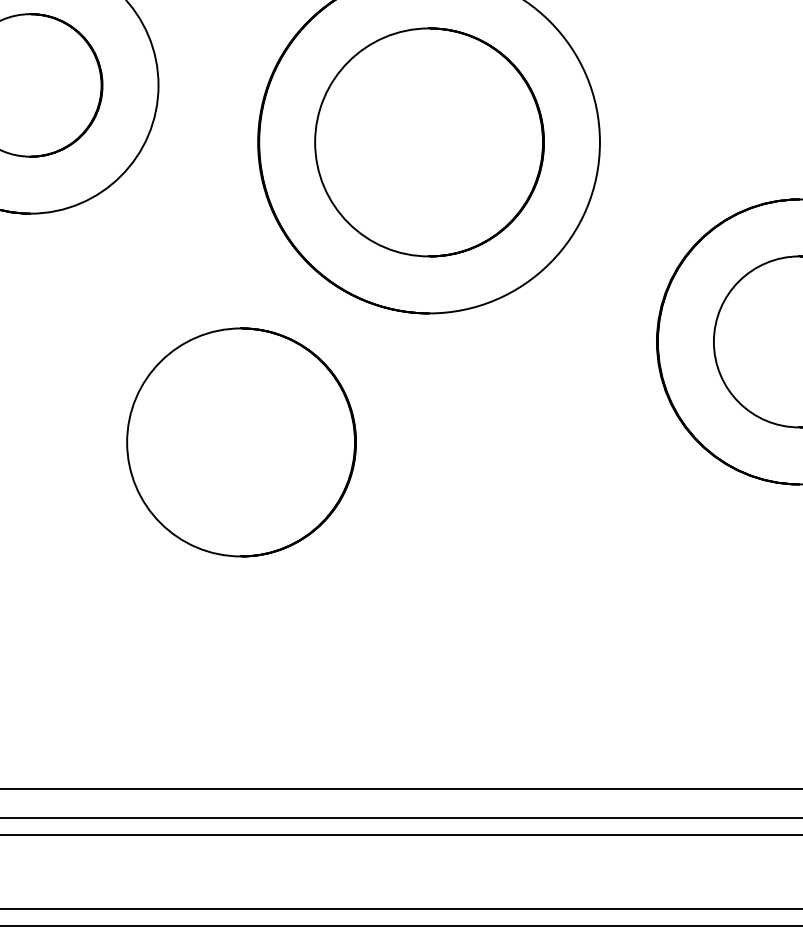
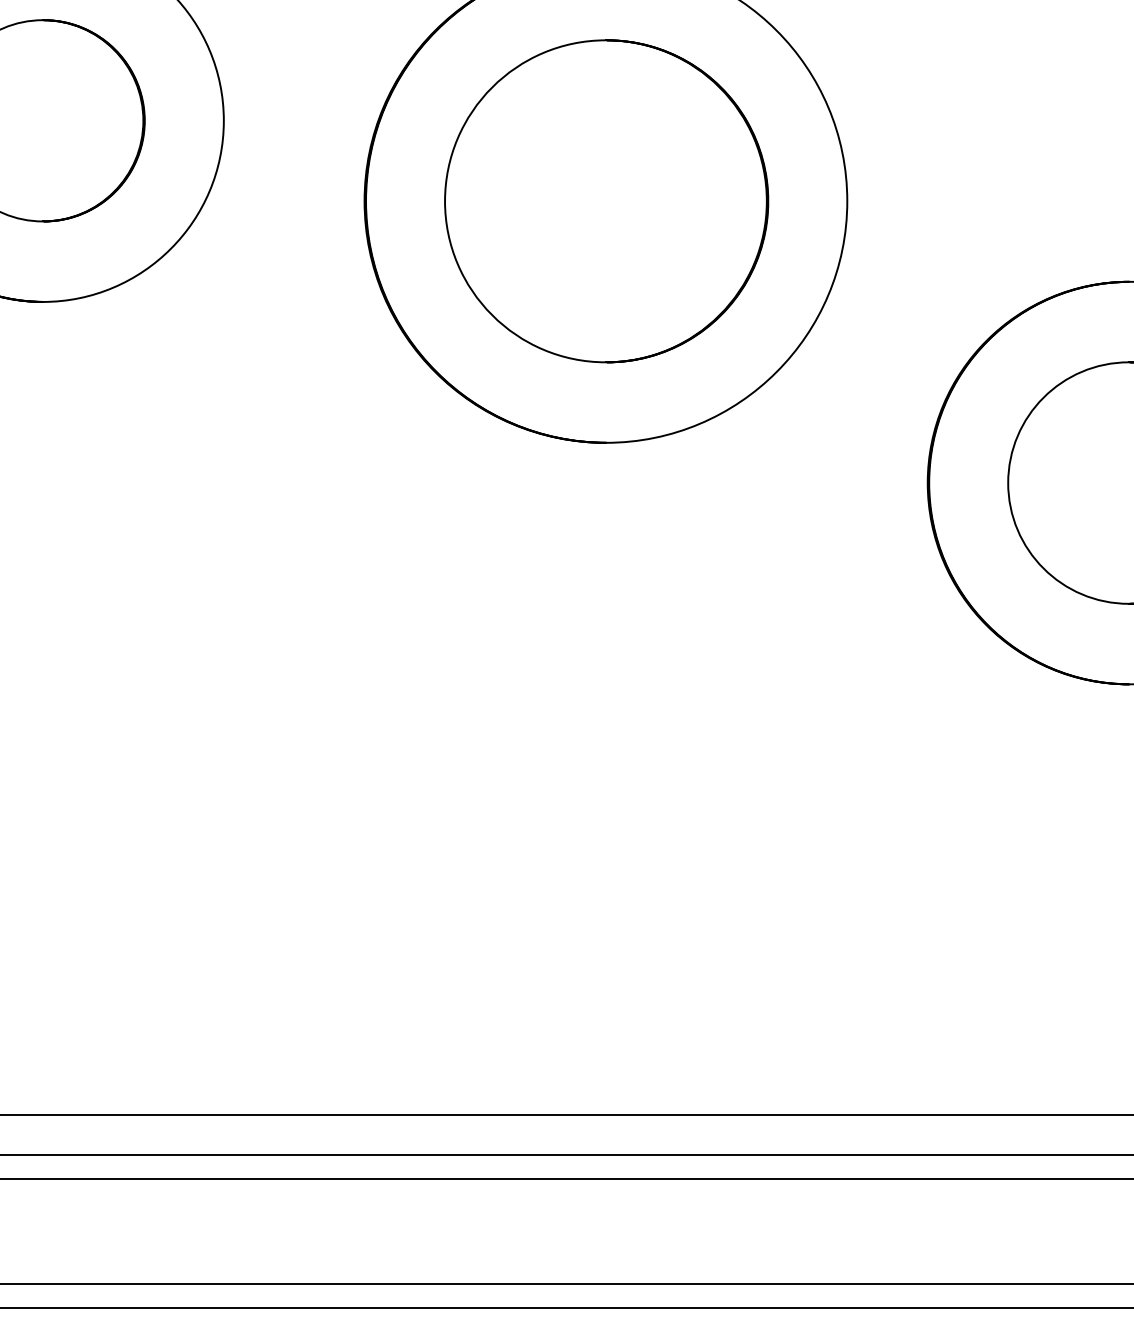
part: (241, 442) -> (341, 625), removed

